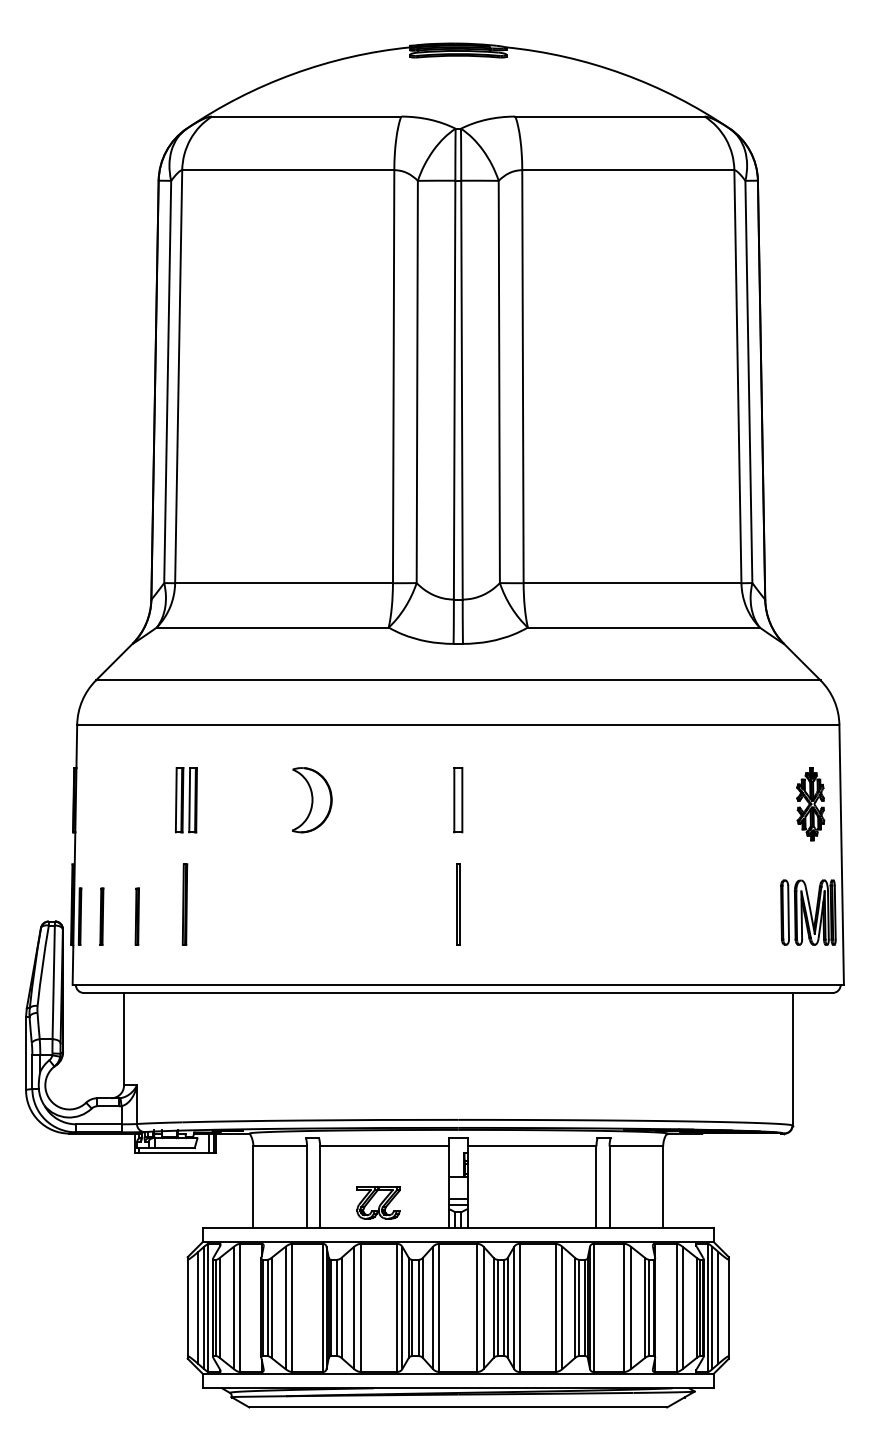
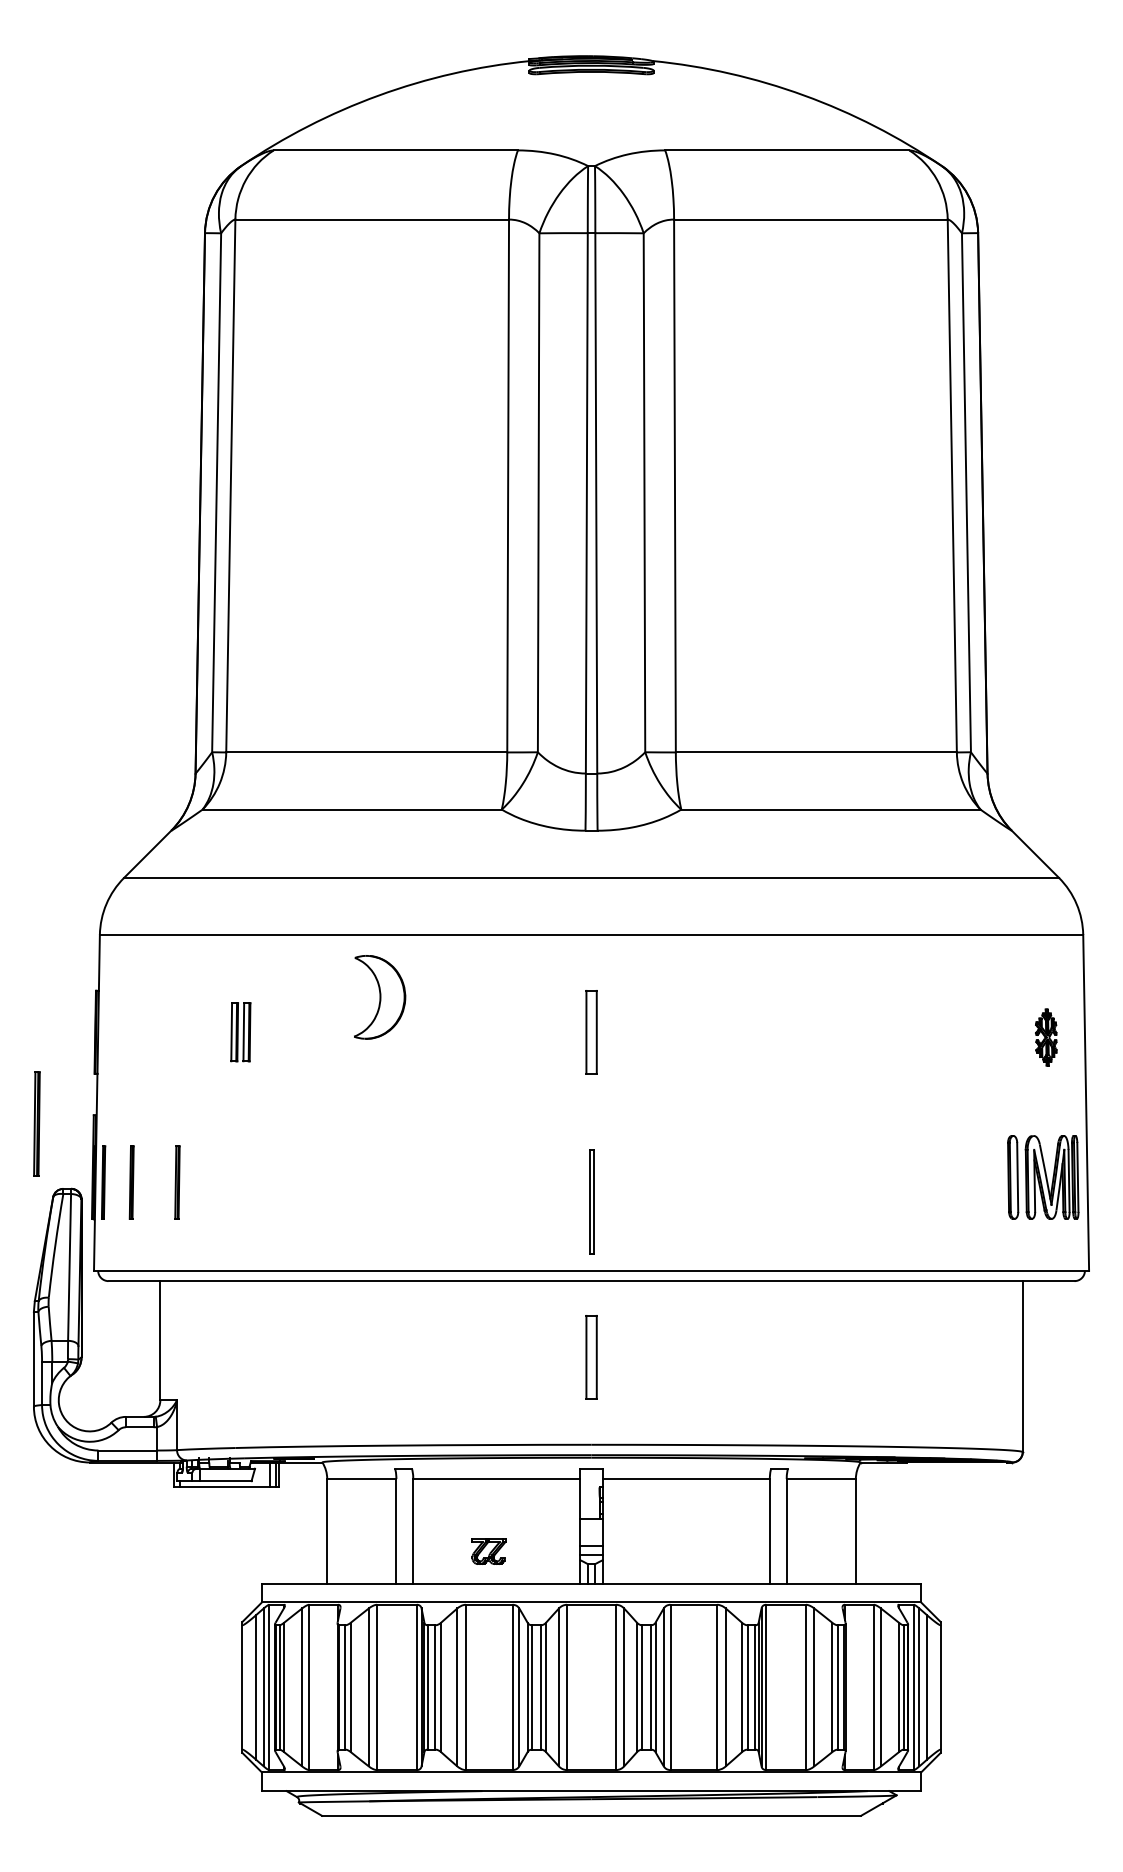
part: (186, 799) -> (240, 1031), size x0.7
part: (312, 800) -> (380, 997), moved
part: (810, 804) -> (1046, 1037), size x0.6
part: (184, 904) -> (36, 1123), moved
part: (458, 904) -> (591, 1201), moved
part: (458, 1052) -> (591, 1357), added
part: (378, 1202) -> (488, 1551), size x0.6

